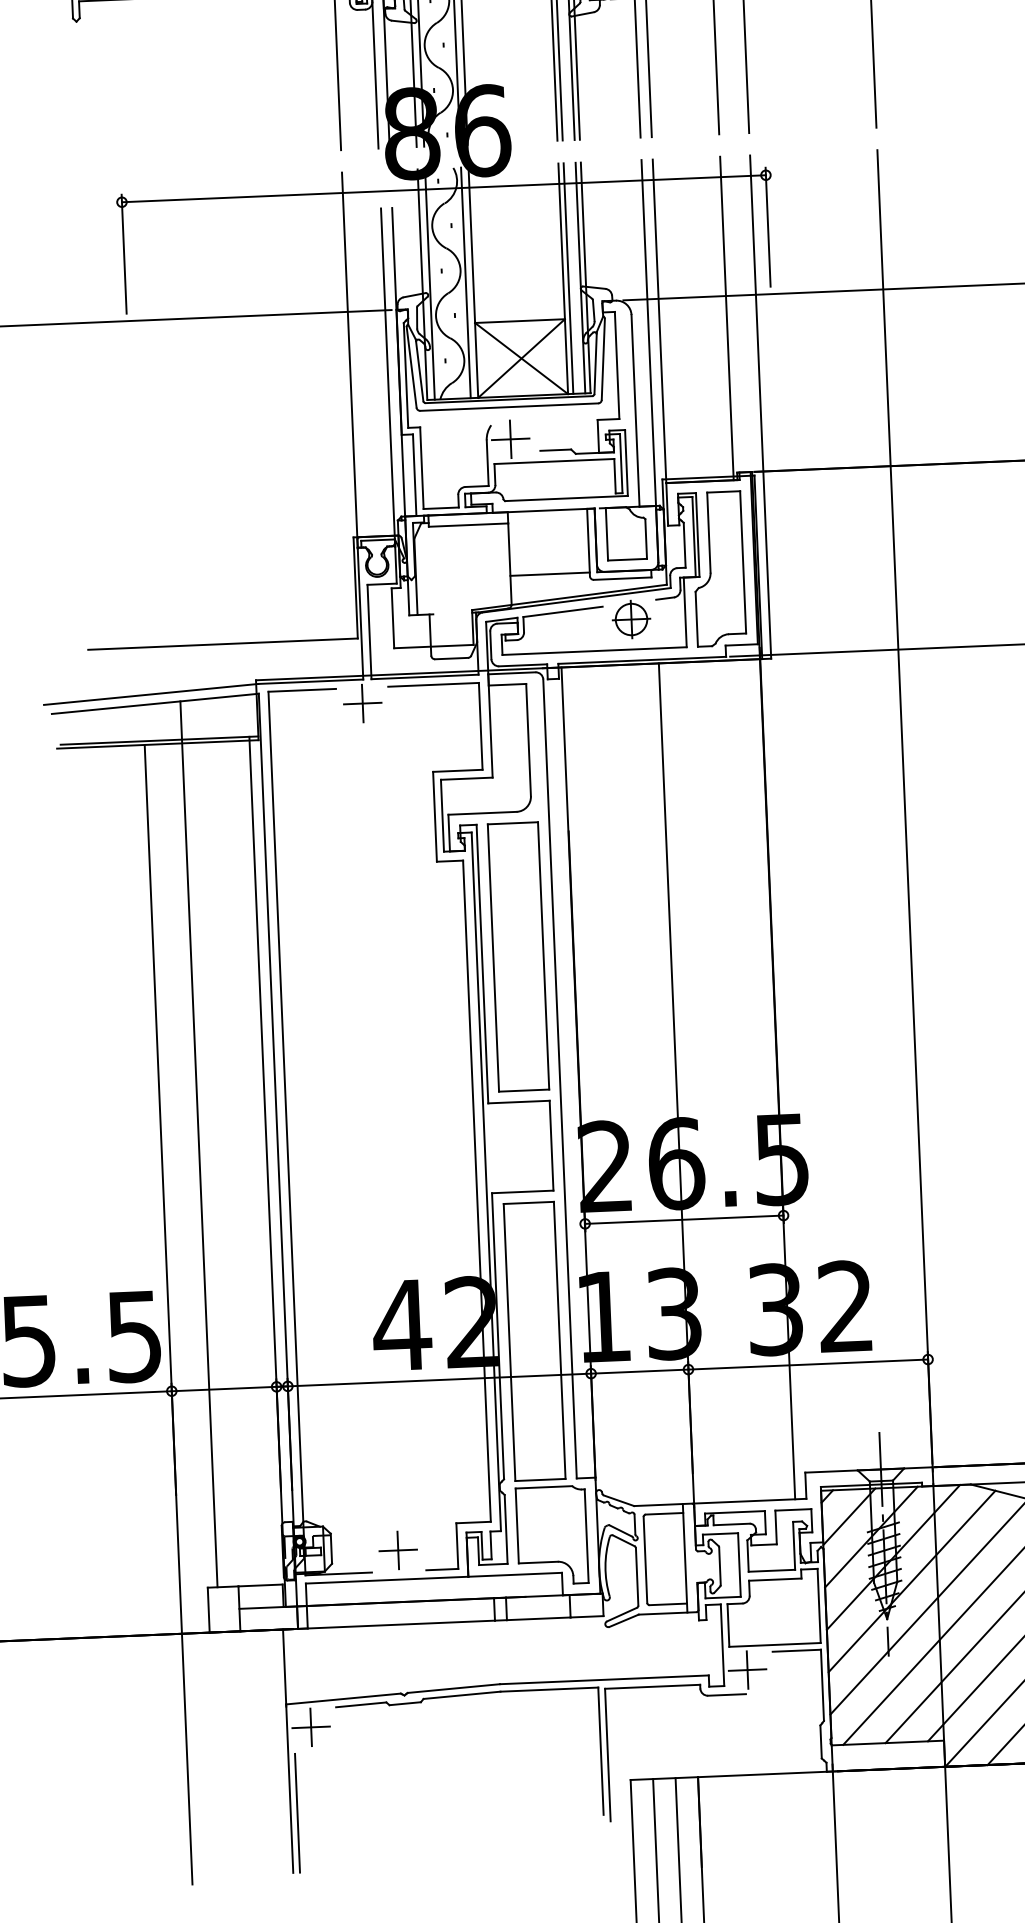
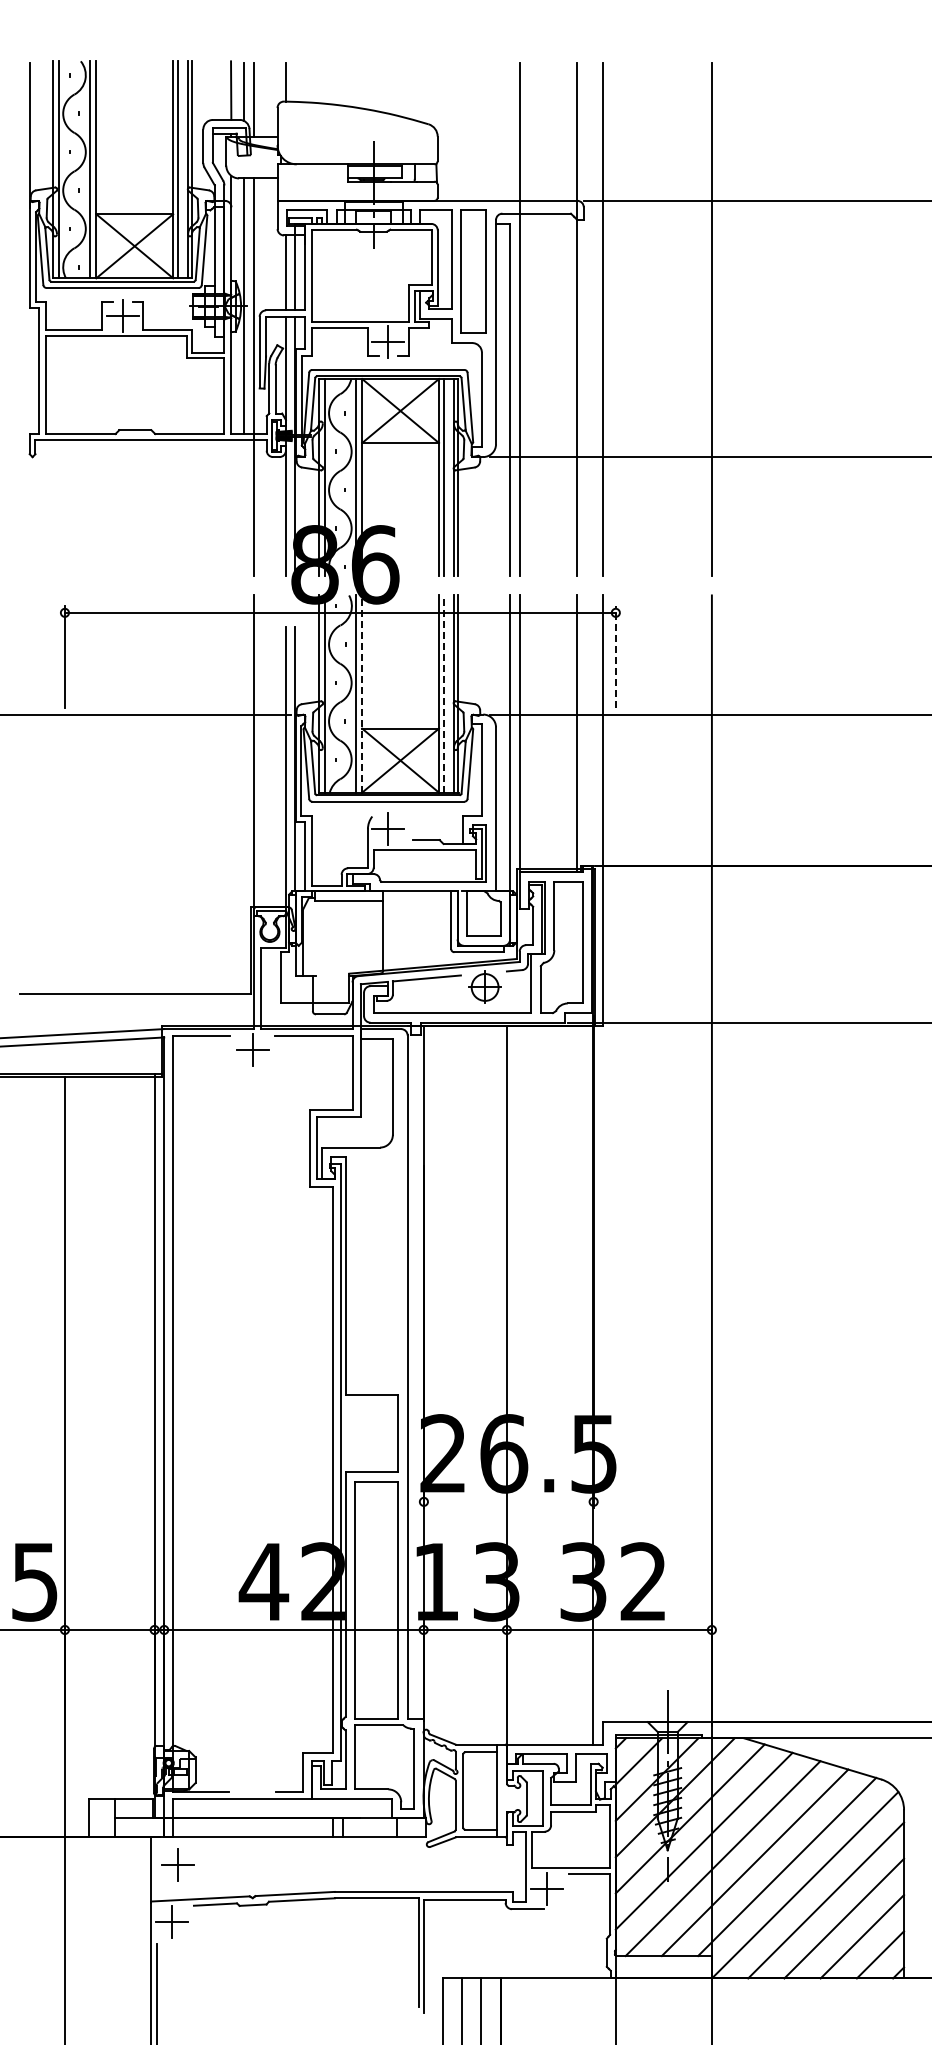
line: (767, 227) -> (615, 657), solid -> dashed
line: (568, 279) -> (443, 694), solid -> dashed
line: (473, 283) -> (362, 694), solid -> dashed
line: (550, 573) -> (417, 945), removed
part: (518, 956) -> (376, 1271), removed
line: (198, 1144) -> (96, 1420), removed
line: (684, 1219) -> (508, 1501), removed
part: (398, 1549) -> (177, 1864), moved

